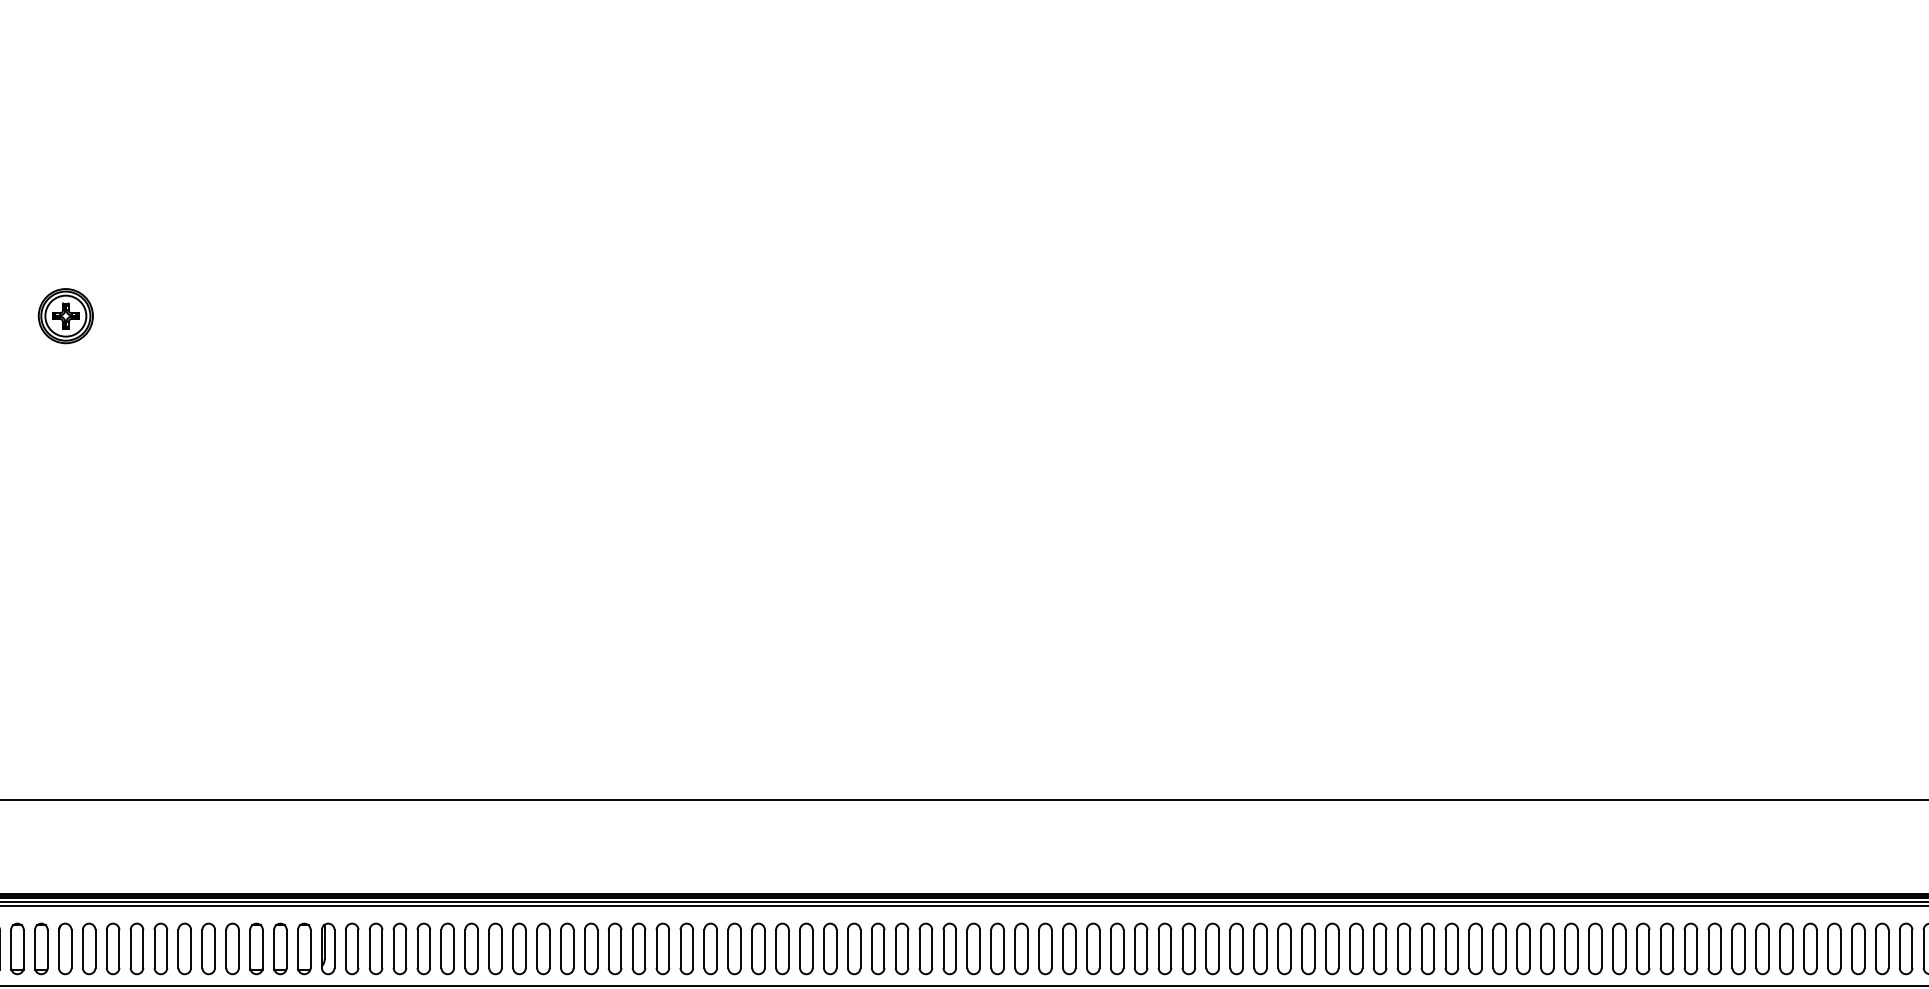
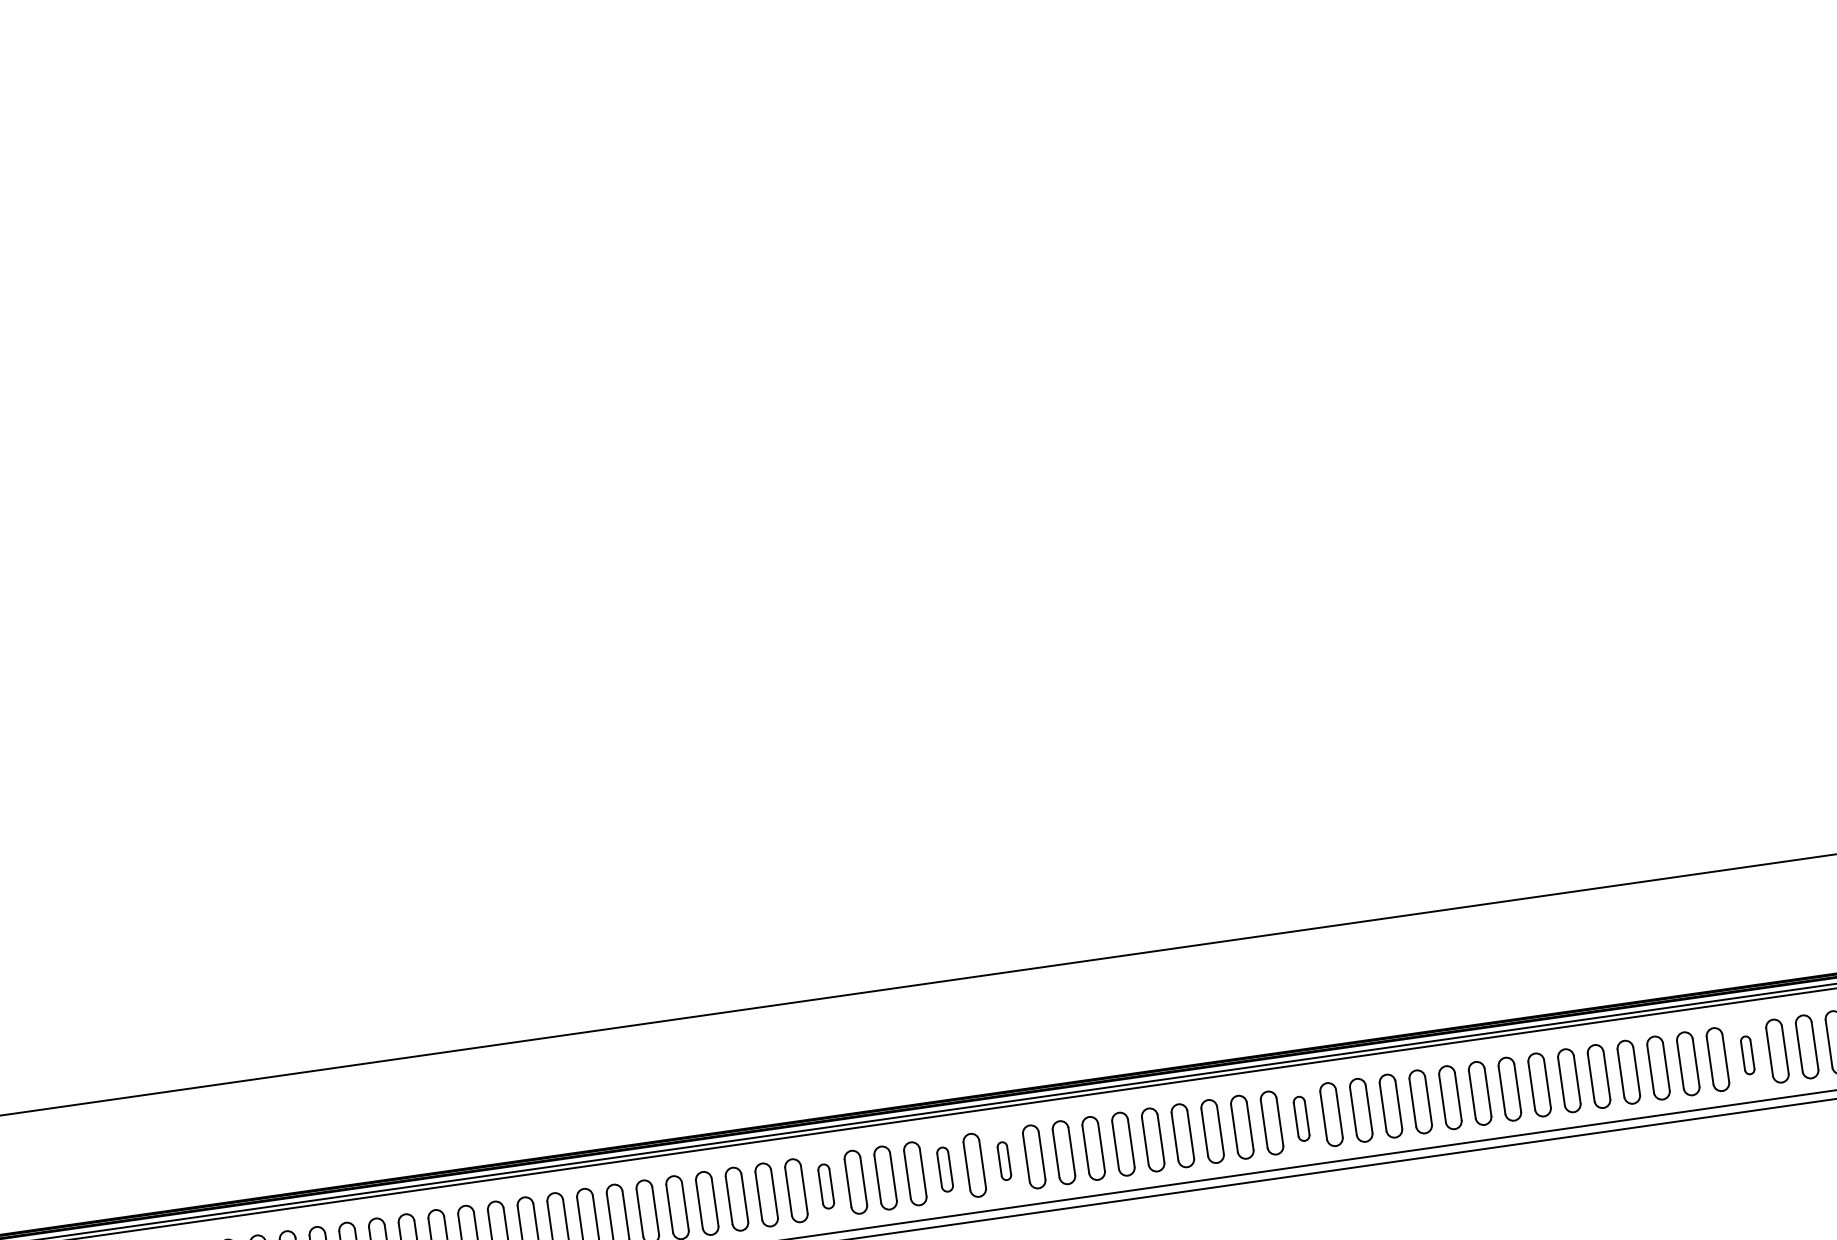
part: (830, 948) -> (826, 1185), size x0.7
part: (925, 948) -> (944, 1169), size x0.7
part: (973, 948) -> (1004, 1160), size x0.6
part: (1212, 948) -> (1301, 1118), size x0.7
part: (1571, 948) -> (1747, 1054), size x0.6

